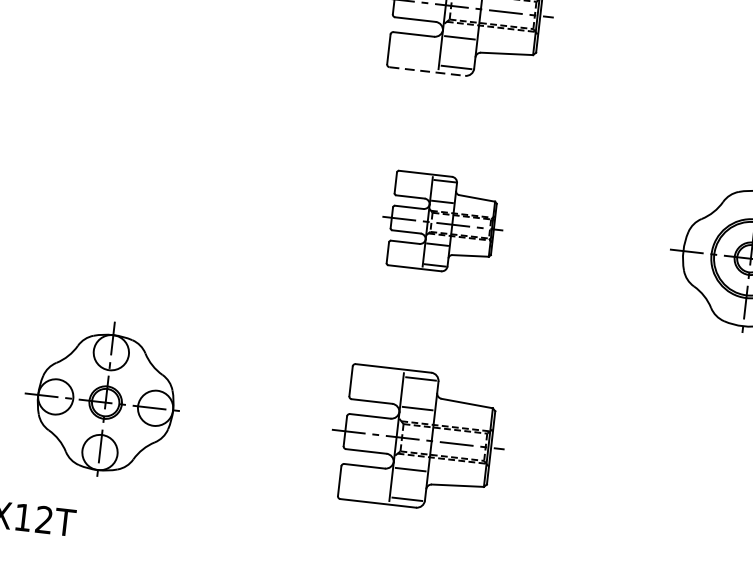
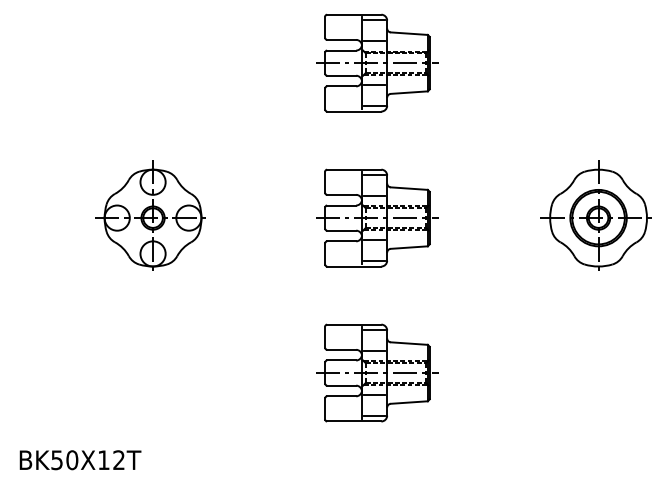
line: (427, 71) -> (354, 111), dashed -> solid
part: (442, 222) -> (377, 217), size x1.43
part: (102, 398) -> (150, 215), moved

